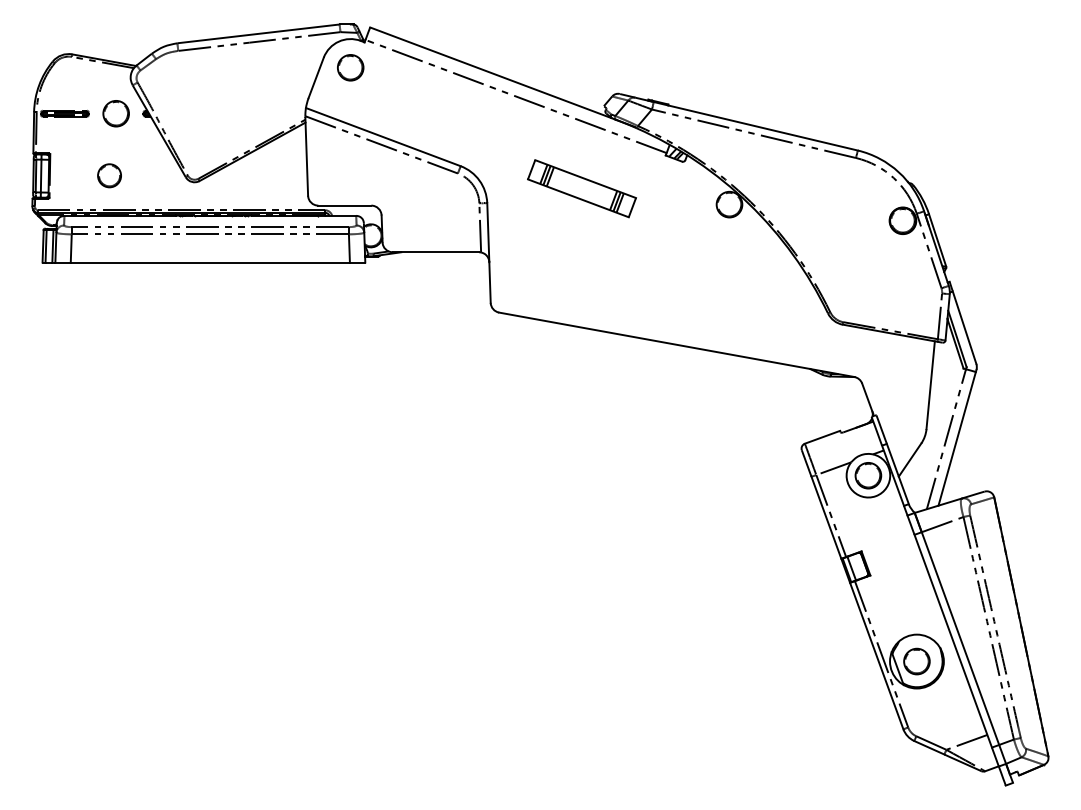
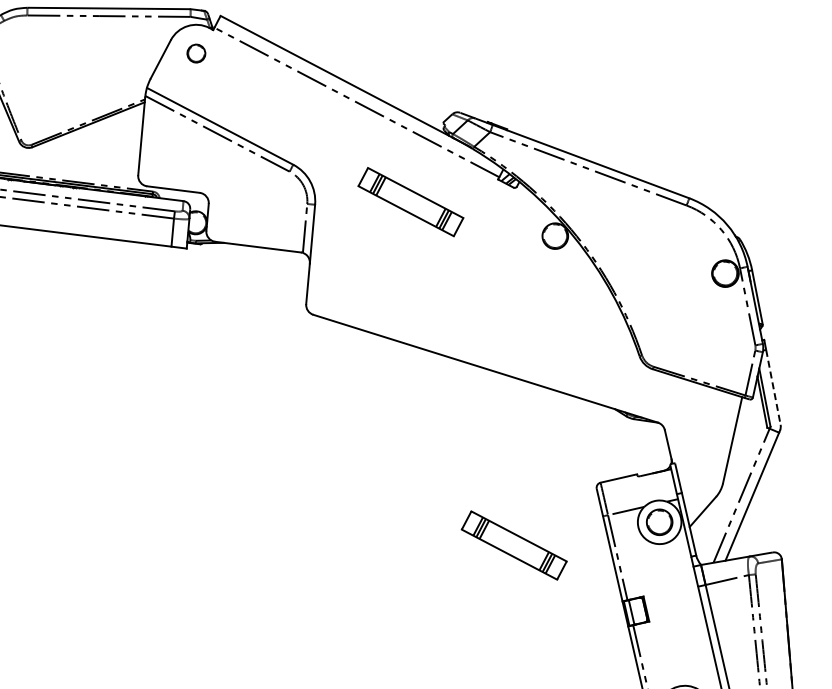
circle: (350, 67) -> (196, 53), size x0.7
line: (964, 328) -> (773, 388), solid -> dashed
part: (726, 516) -> (513, 545), added

